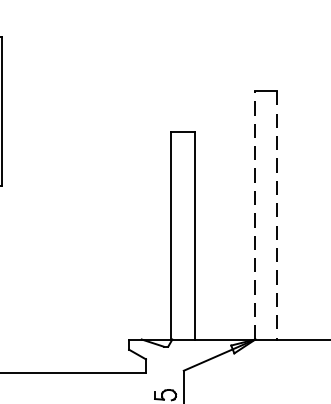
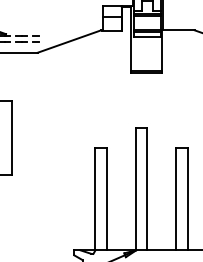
line: (255, 215) -> (136, 189), dashed -> solid
line: (276, 215) -> (146, 189), dashed -> solid

